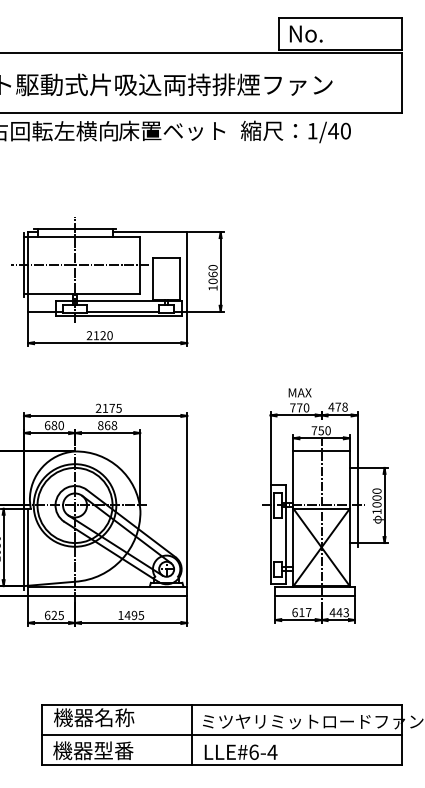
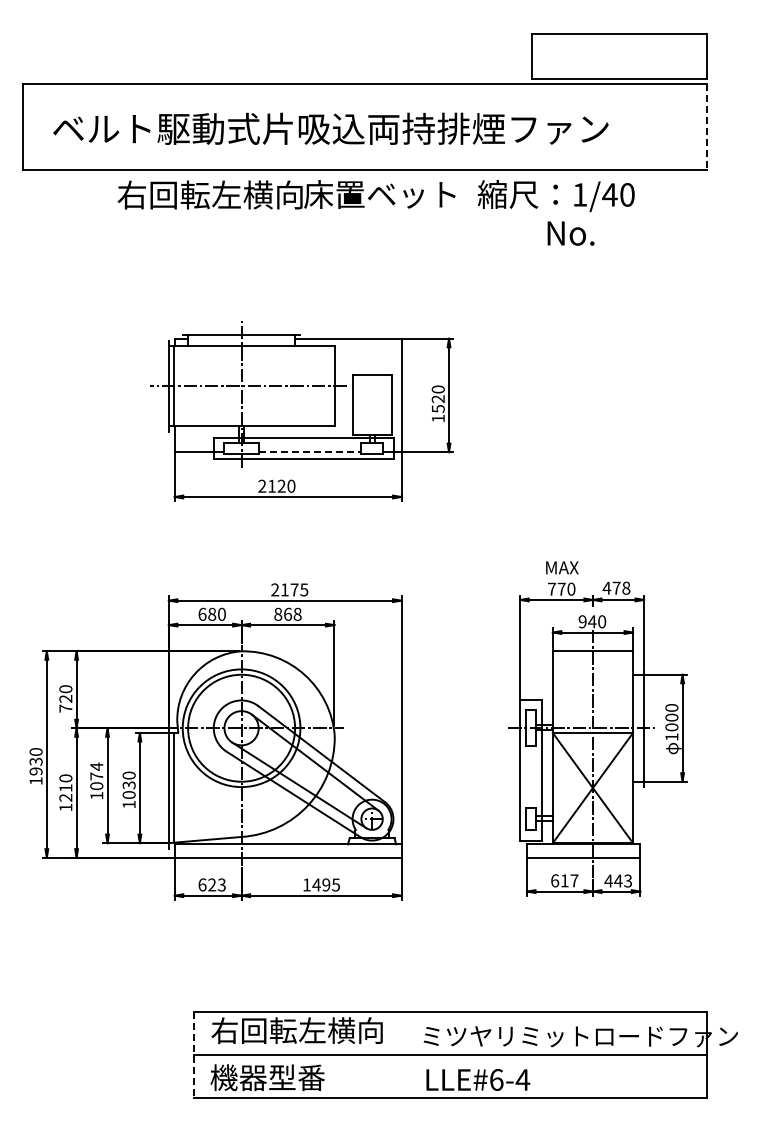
text: (305, 34) -> (570, 233), moved
line: (402, 83) -> (707, 126), solid -> dashed
text: (212, 277) -> (437, 403), 1060 -> 1520
line: (123, 311) -> (310, 452), solid -> dashed
text: (317, 430) -> (587, 621), 750 -> 940
text: (60, 615) -> (221, 884), 625 -> 623
text: (113, 717) -> (296, 1030), 機器名称 -> 右回転左横向
line: (41, 735) -> (193, 1055), solid -> dashed
line: (191, 735) -> (407, 1055), removed

